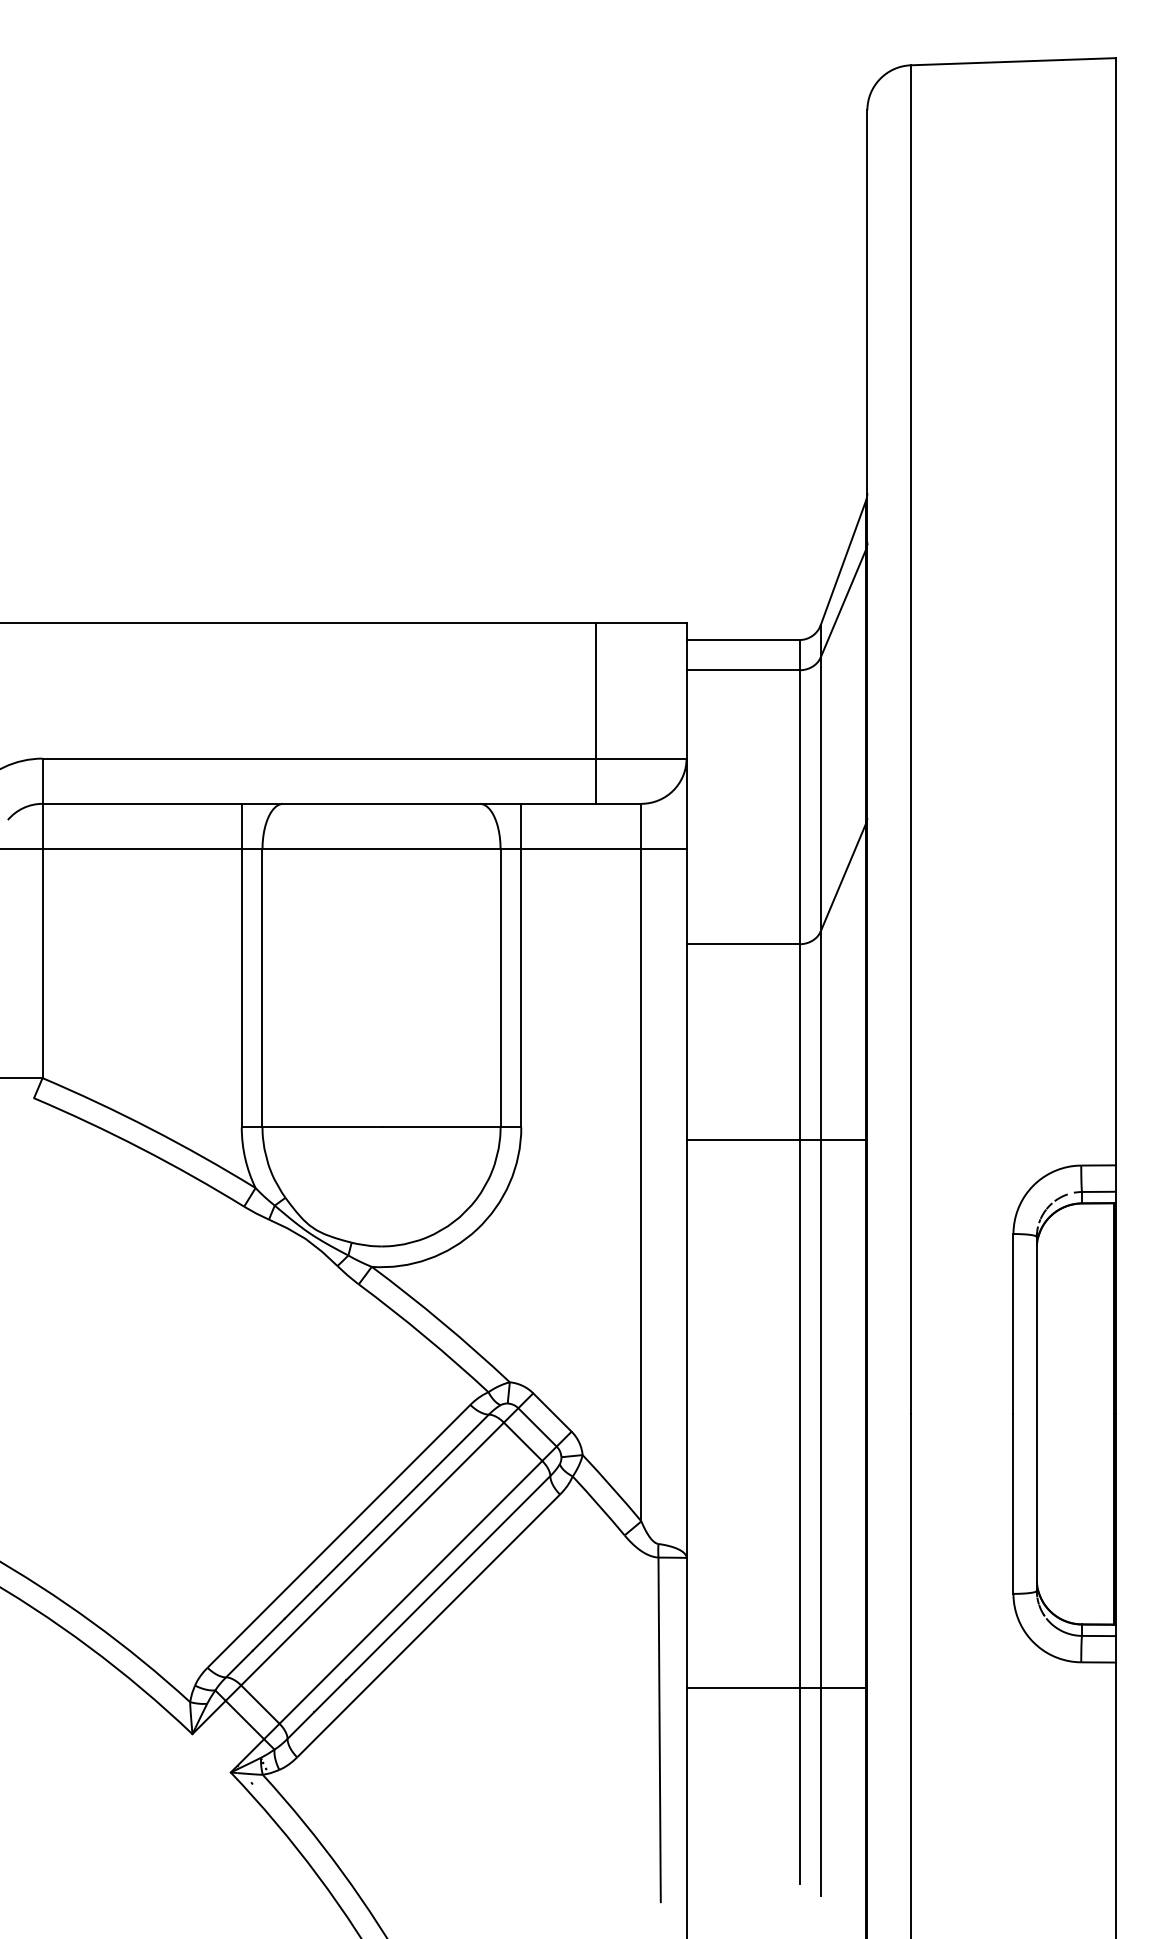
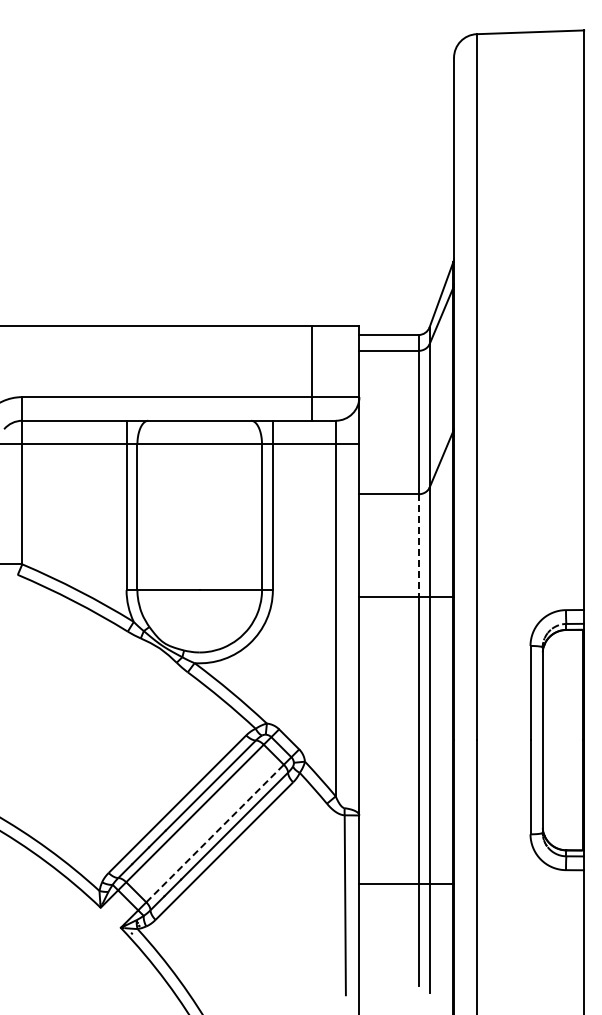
line: (799, 1044) -> (418, 546), solid -> dashed
line: (411, 1592) -> (215, 833), solid -> dashed

